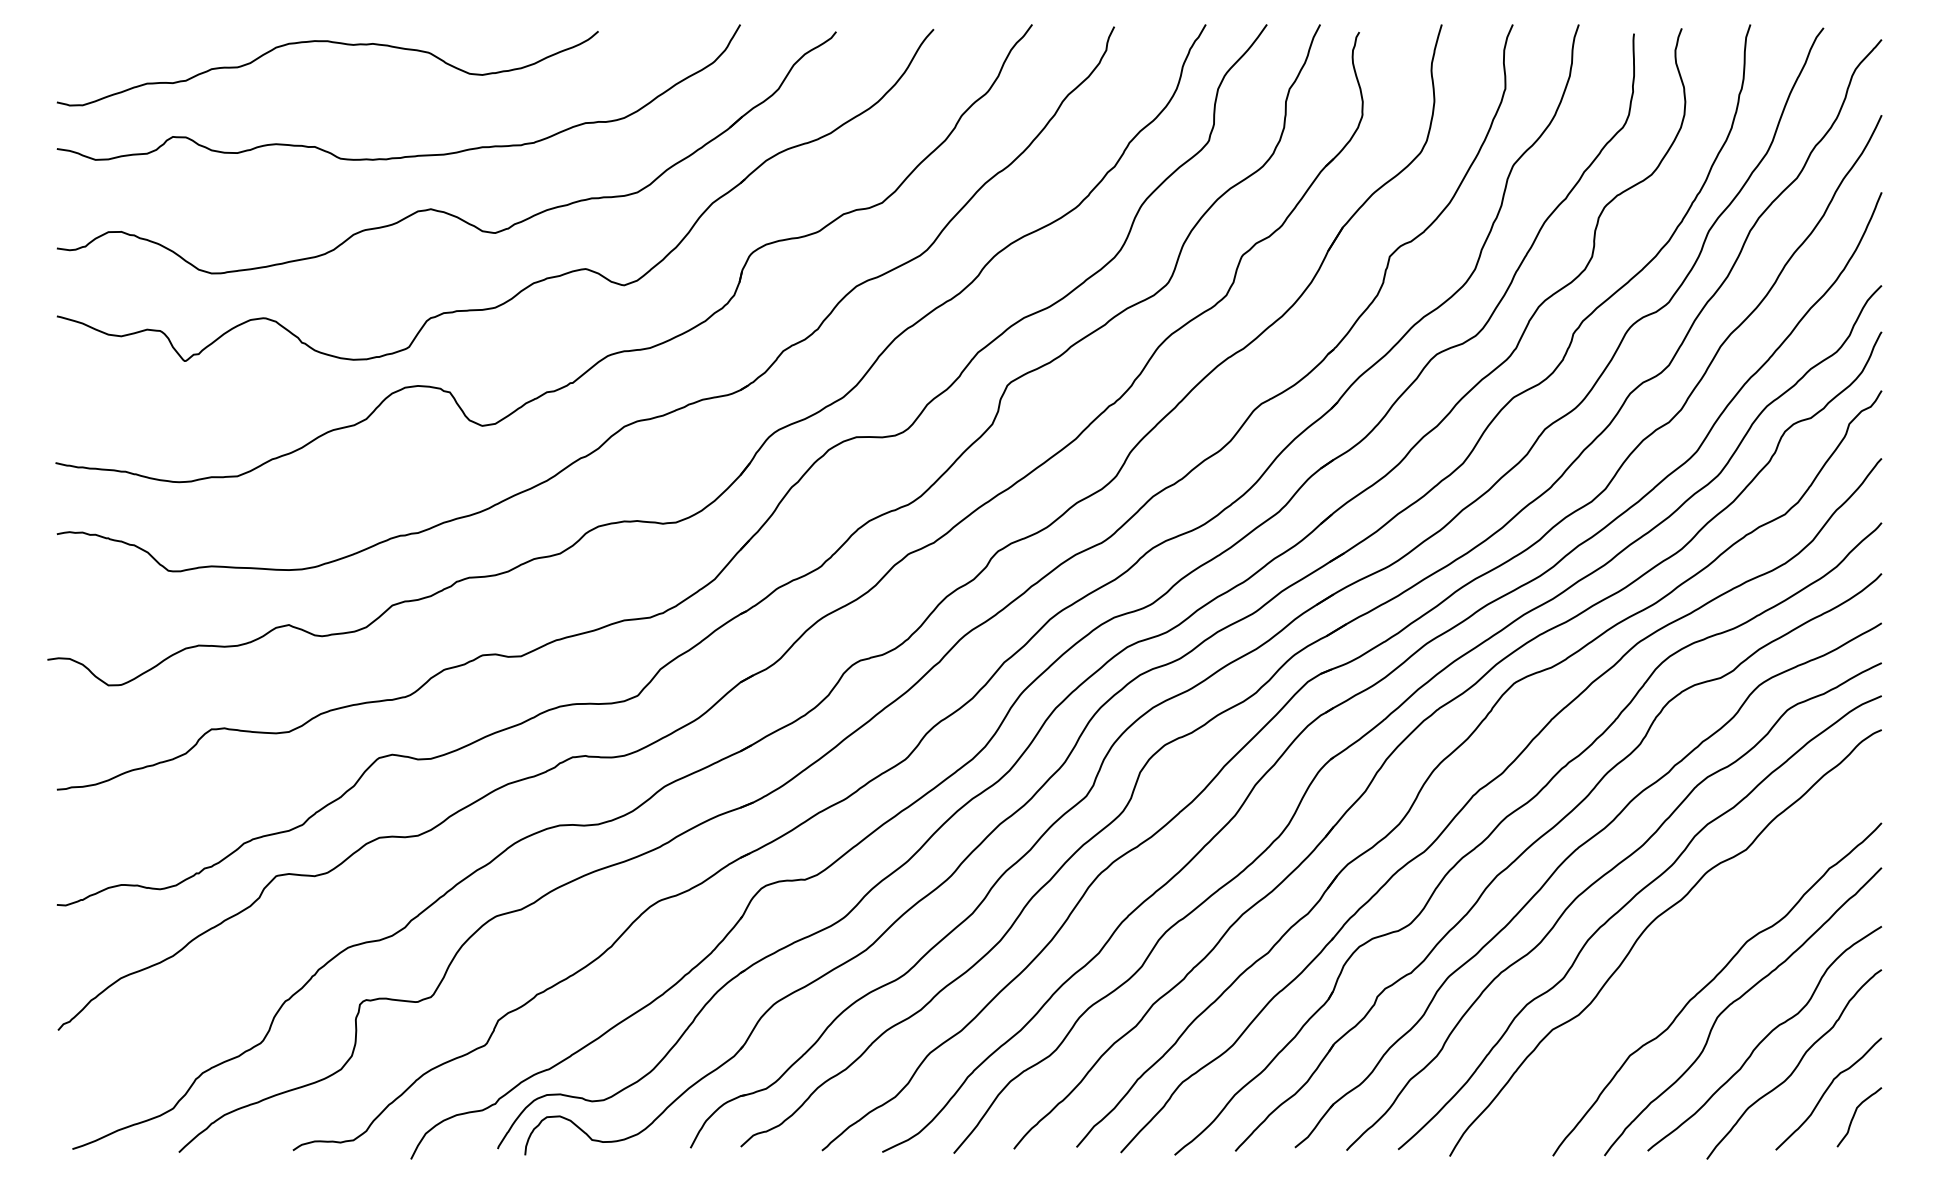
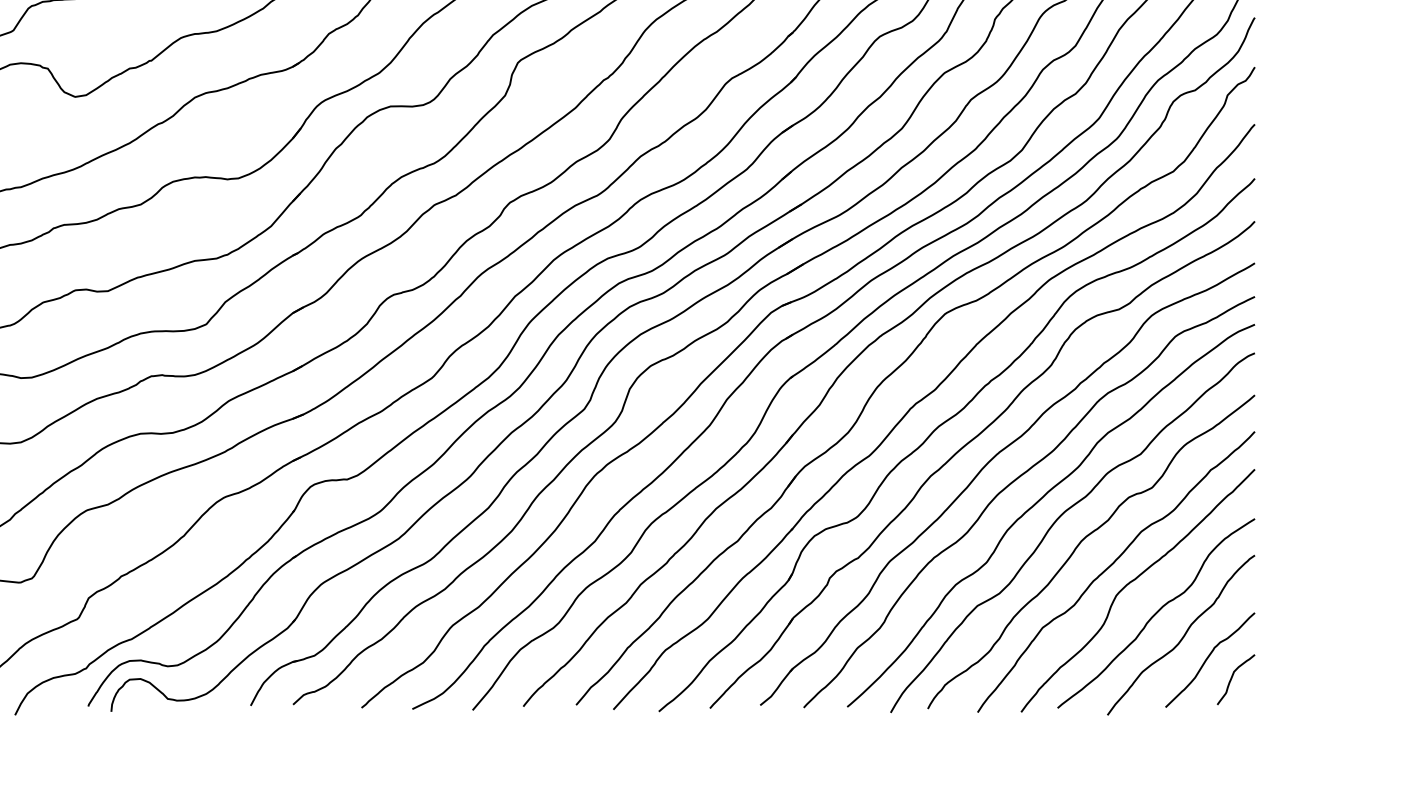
curve: (1675, 955) -> (1081, 543), added

